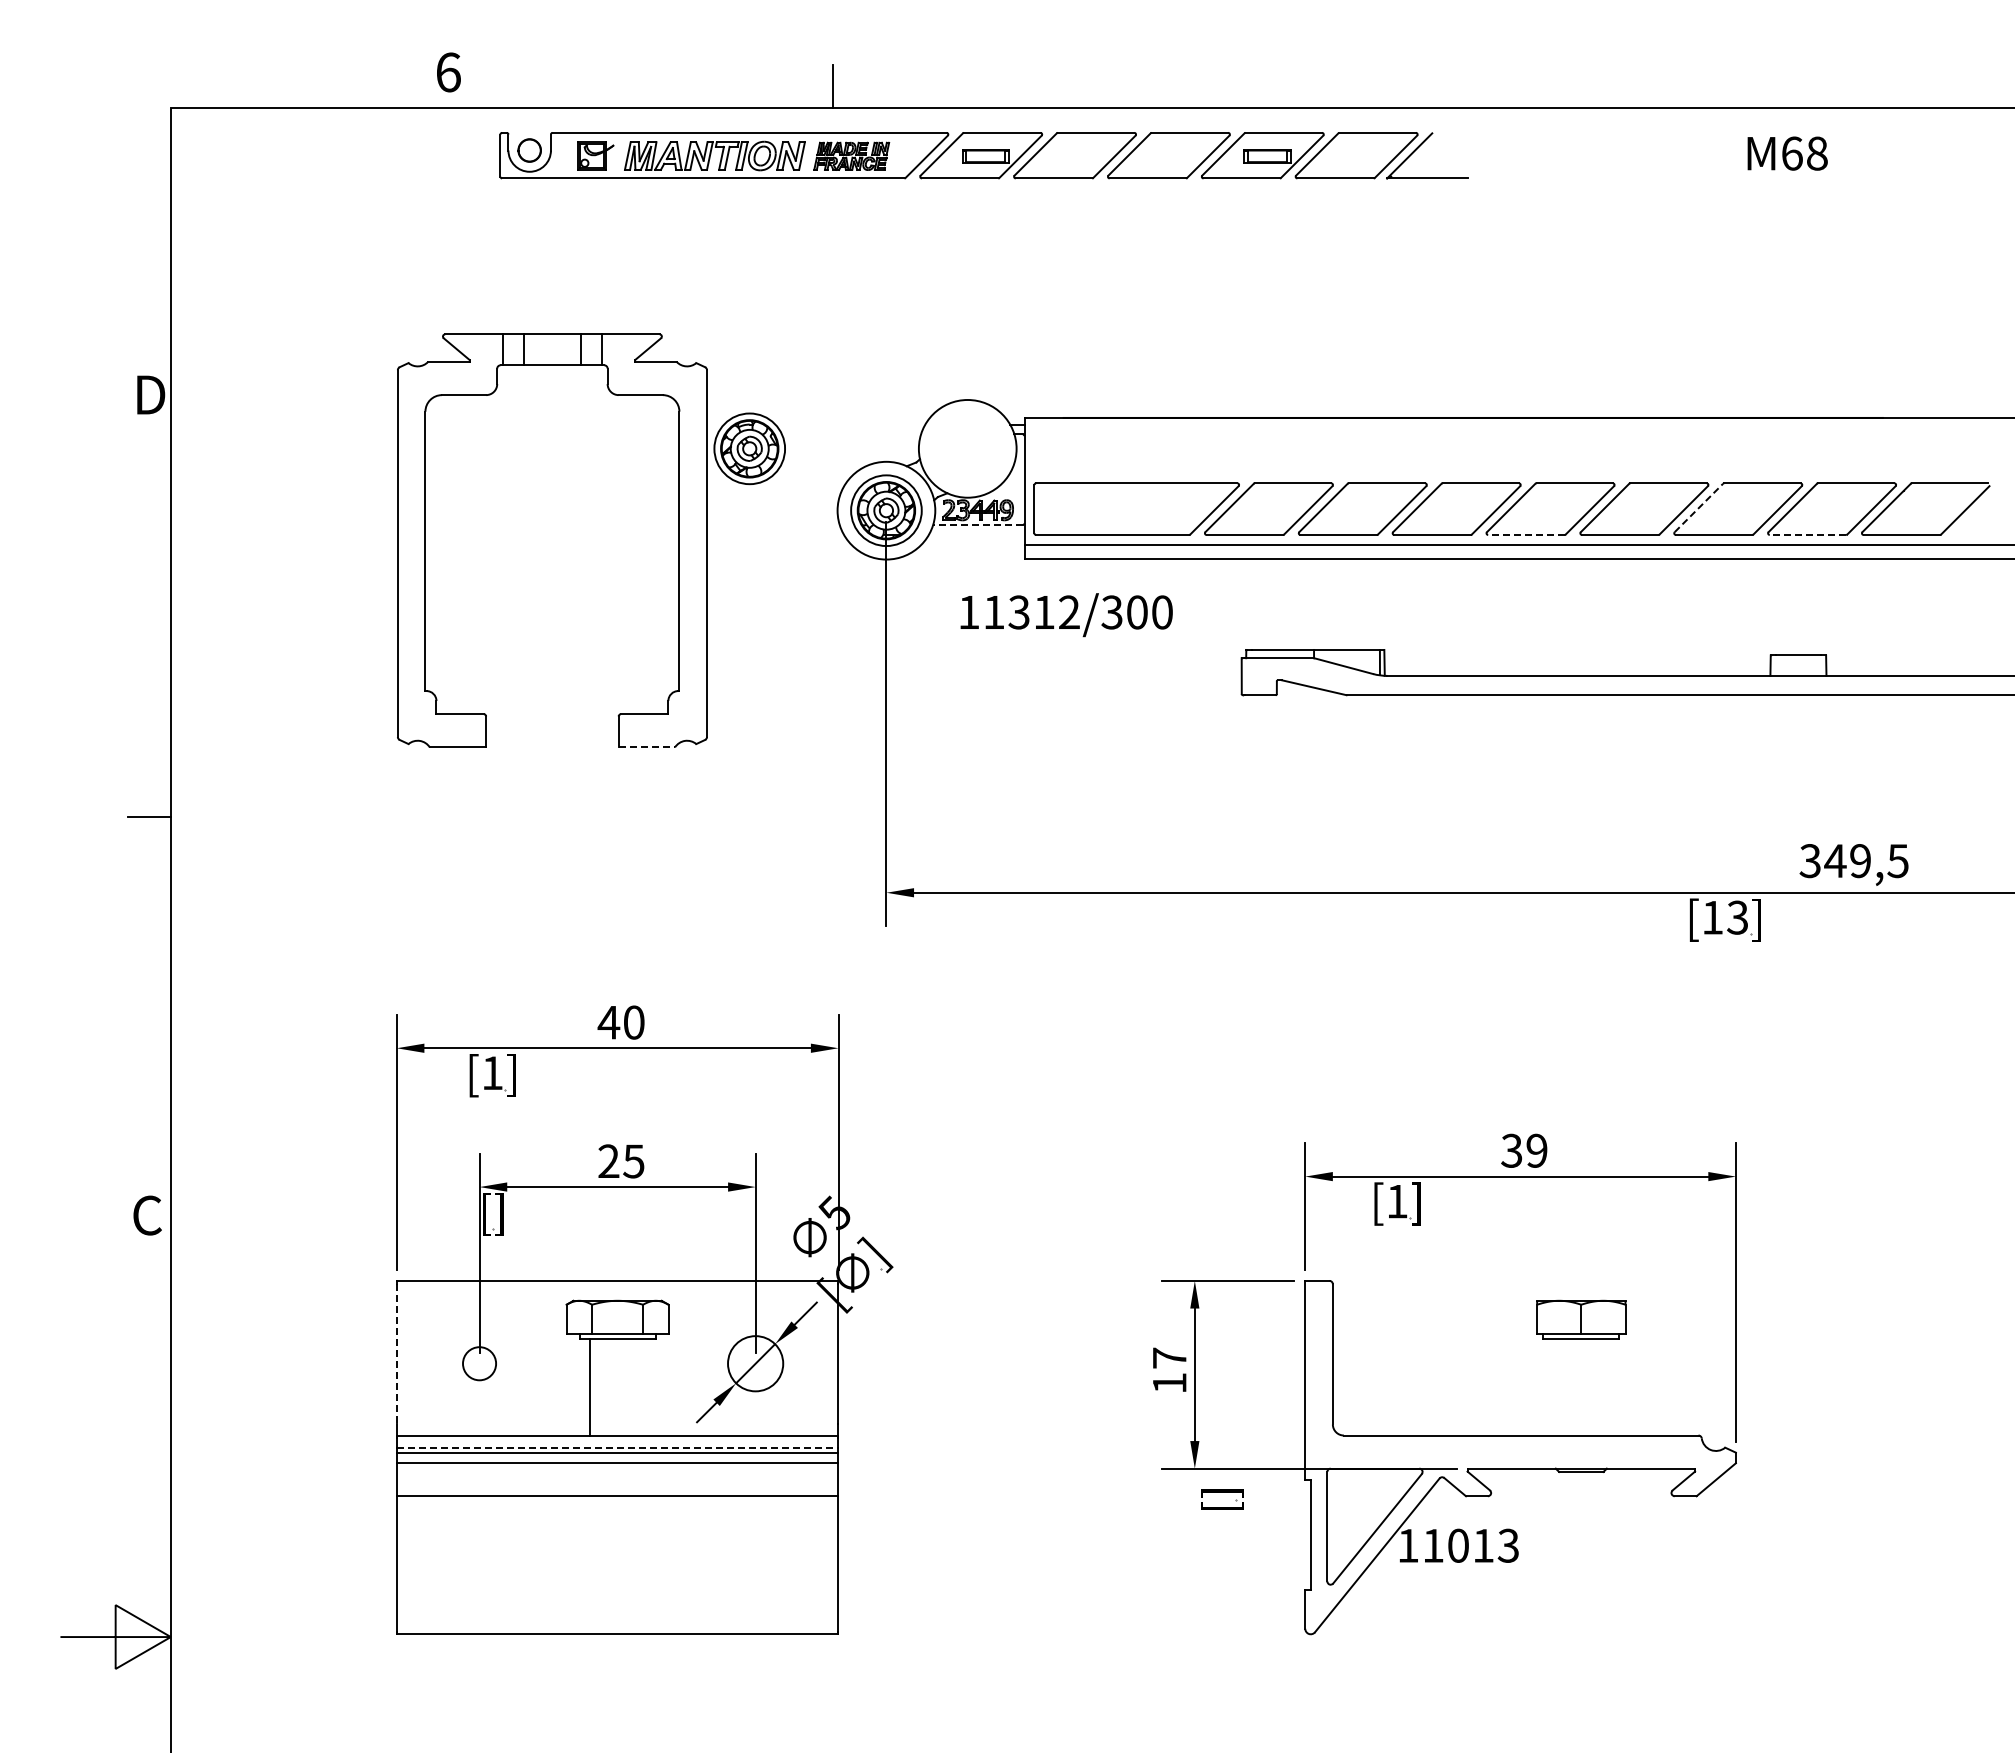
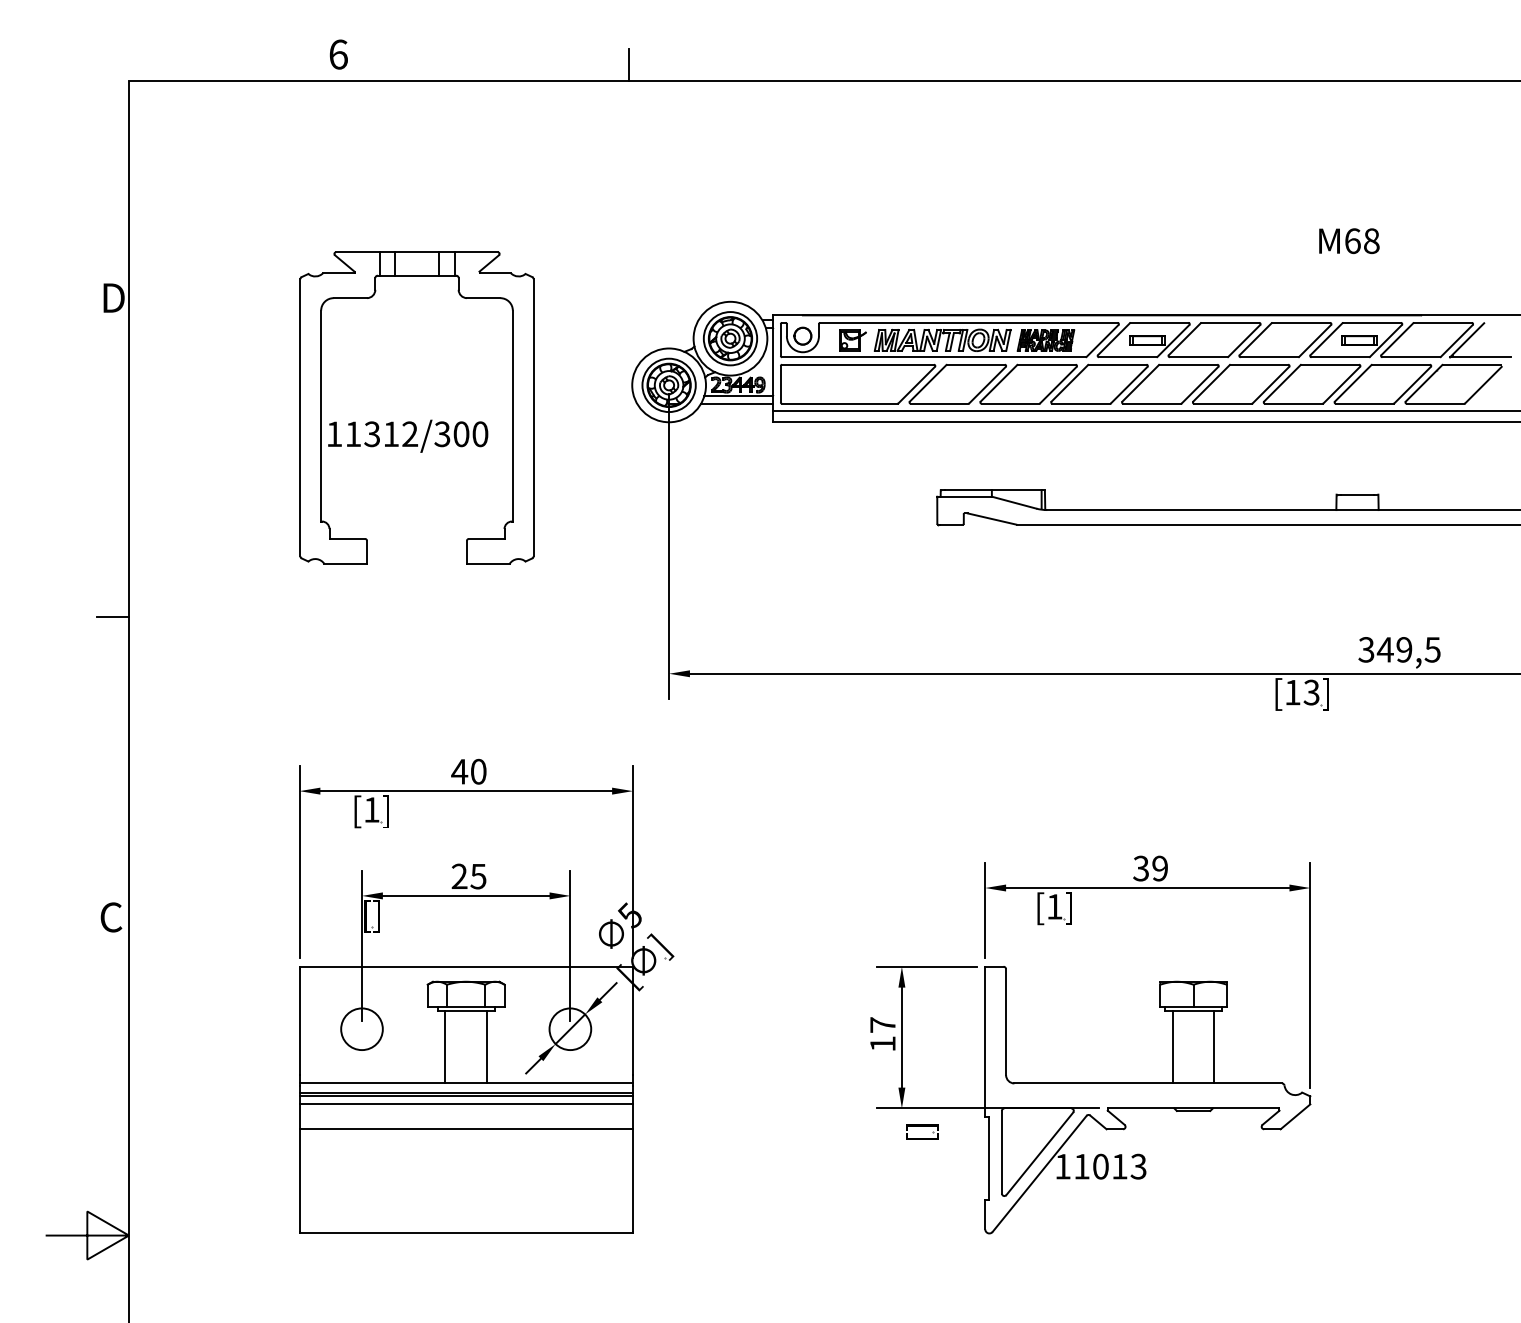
text: (1787, 153) -> (1349, 241), moved
part: (983, 155) -> (1145, 339), moved
part: (749, 448) -> (730, 338), moved
line: (1699, 507) -> (1282, 382), dashed -> solid
line: (978, 525) -> (738, 396), dashed -> solid
line: (976, 534) -> (737, 403), added
line: (1525, 534) -> (1151, 403), dashed -> solid
line: (1807, 534) -> (1364, 403), dashed -> solid
text: (1066, 615) -> (408, 436), moved
line: (647, 747) -> (488, 564), dashed -> solid
line: (396, 1354) -> (299, 1022), dashed -> solid
circle: (479, 1363) -> (361, 1029), size x1.67
line: (645, 1387) -> (487, 1047), added
line: (1553, 1387) -> (1172, 1047), added
line: (1608, 1387) -> (1214, 1047), added
line: (617, 1447) -> (466, 1092), dashed -> solid

